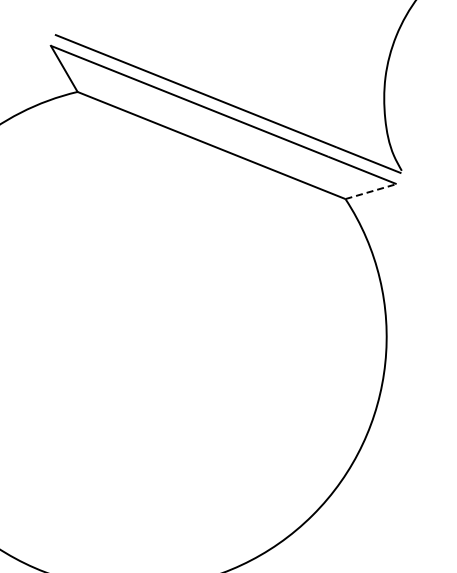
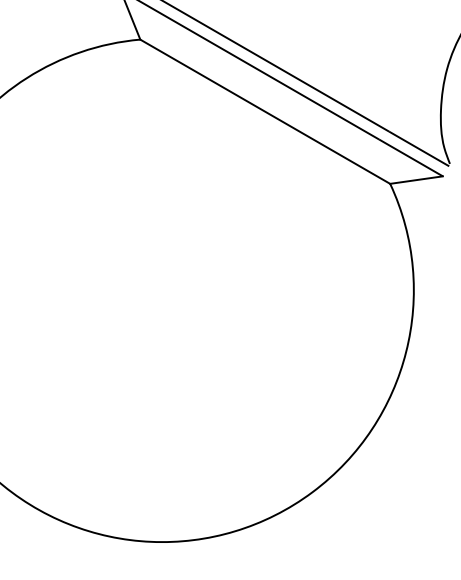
line: (371, 191) -> (416, 180), dashed -> solid

